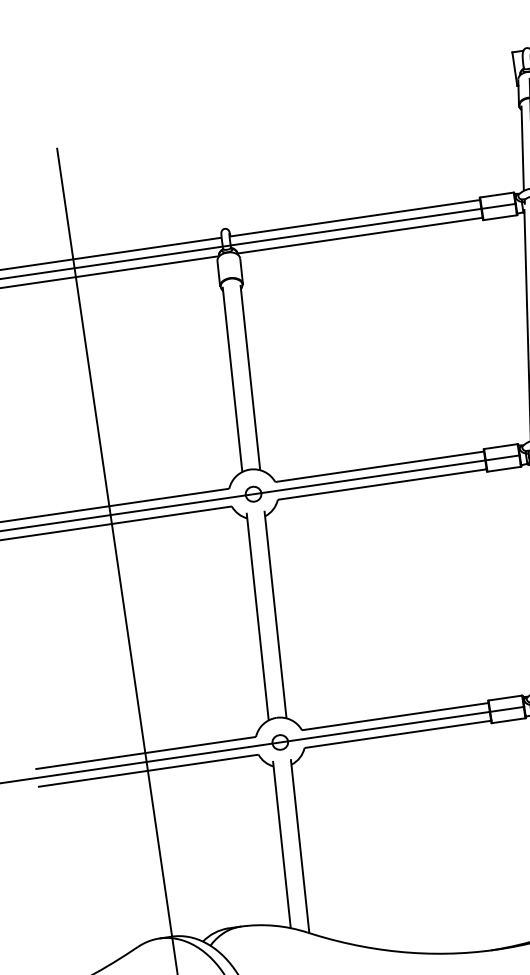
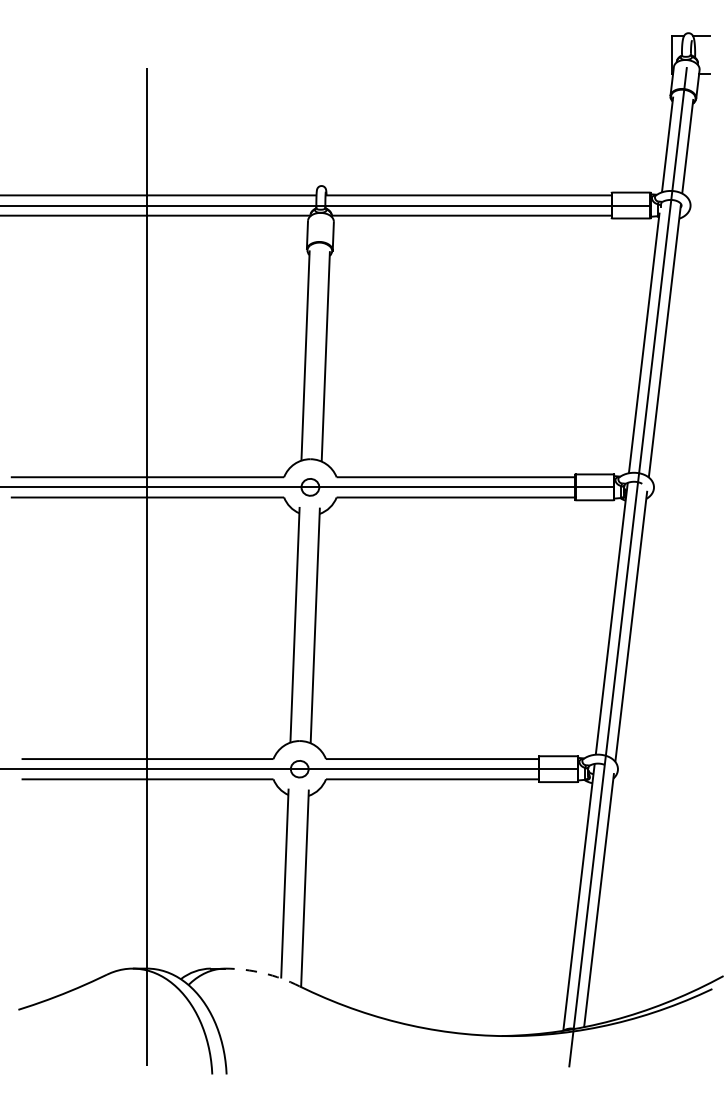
arc: (274, 926) -> (263, 973), solid -> dashed

